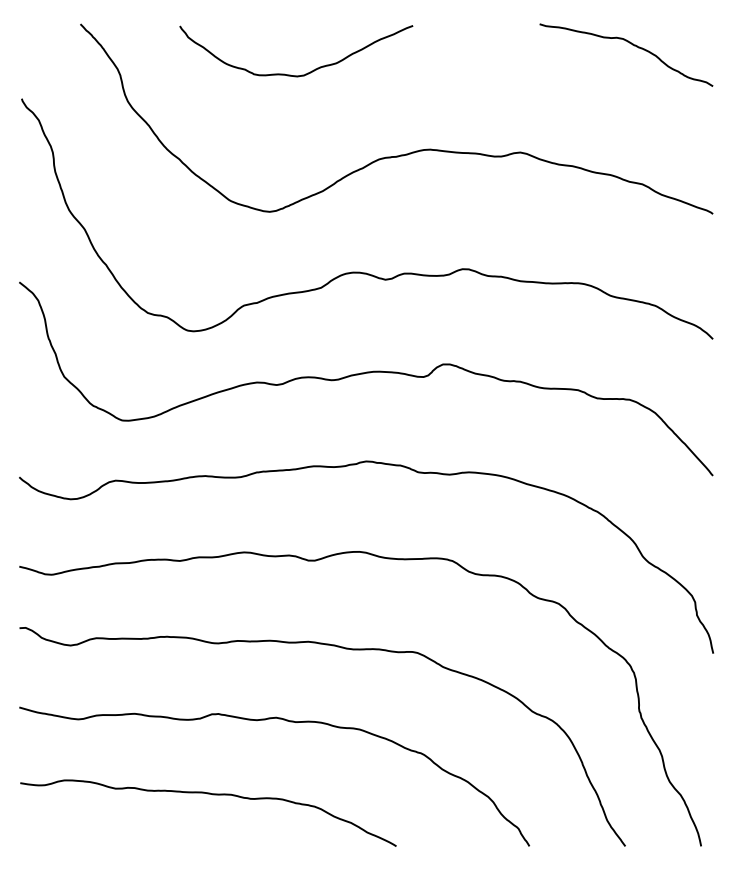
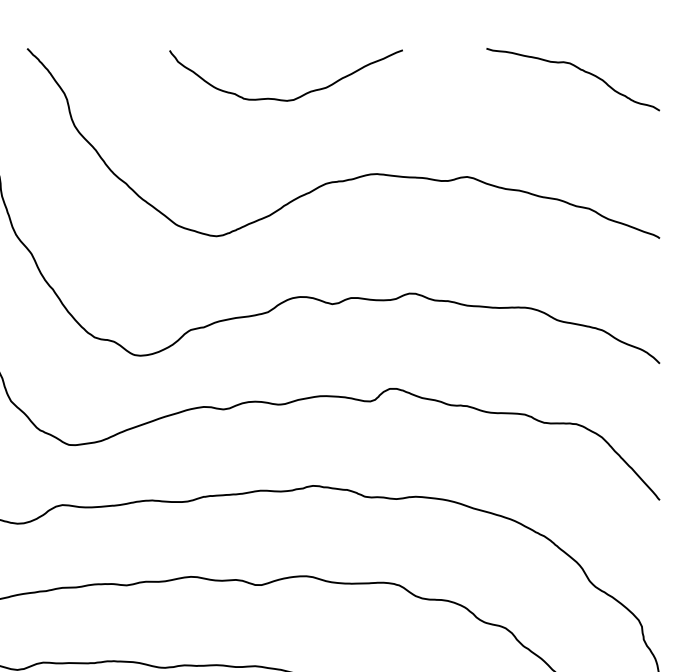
curve: (307, 72) -> (297, 96), moved

